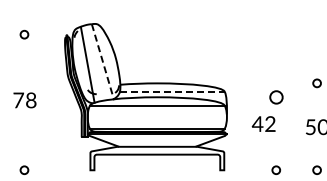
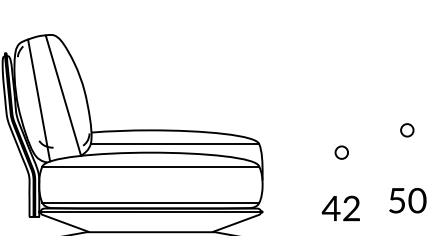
line: (103, 62) -> (64, 96), dashed -> solid
line: (172, 92) -> (175, 145), dashed -> solid
circle: (275, 96) -> (340, 151), size x0.62
text: (263, 123) -> (340, 207), moved

